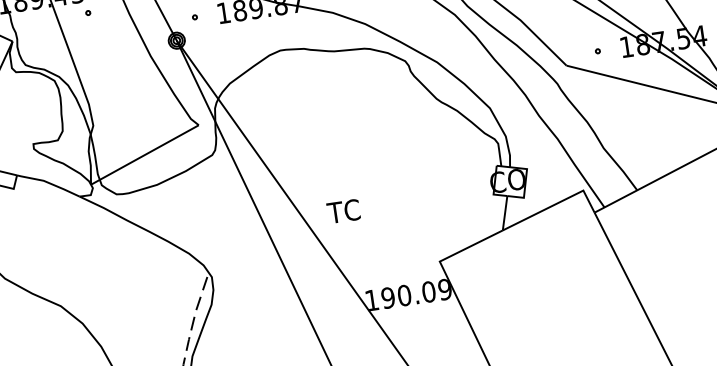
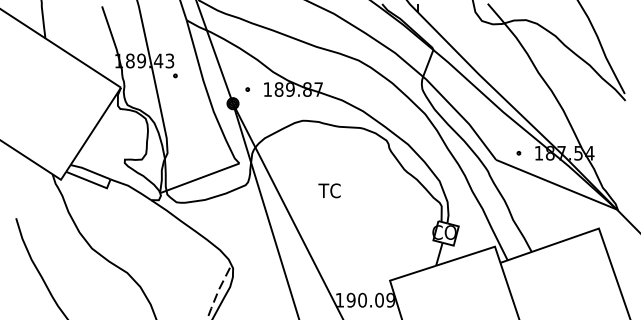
text: (343, 211) -> (329, 190), moved

